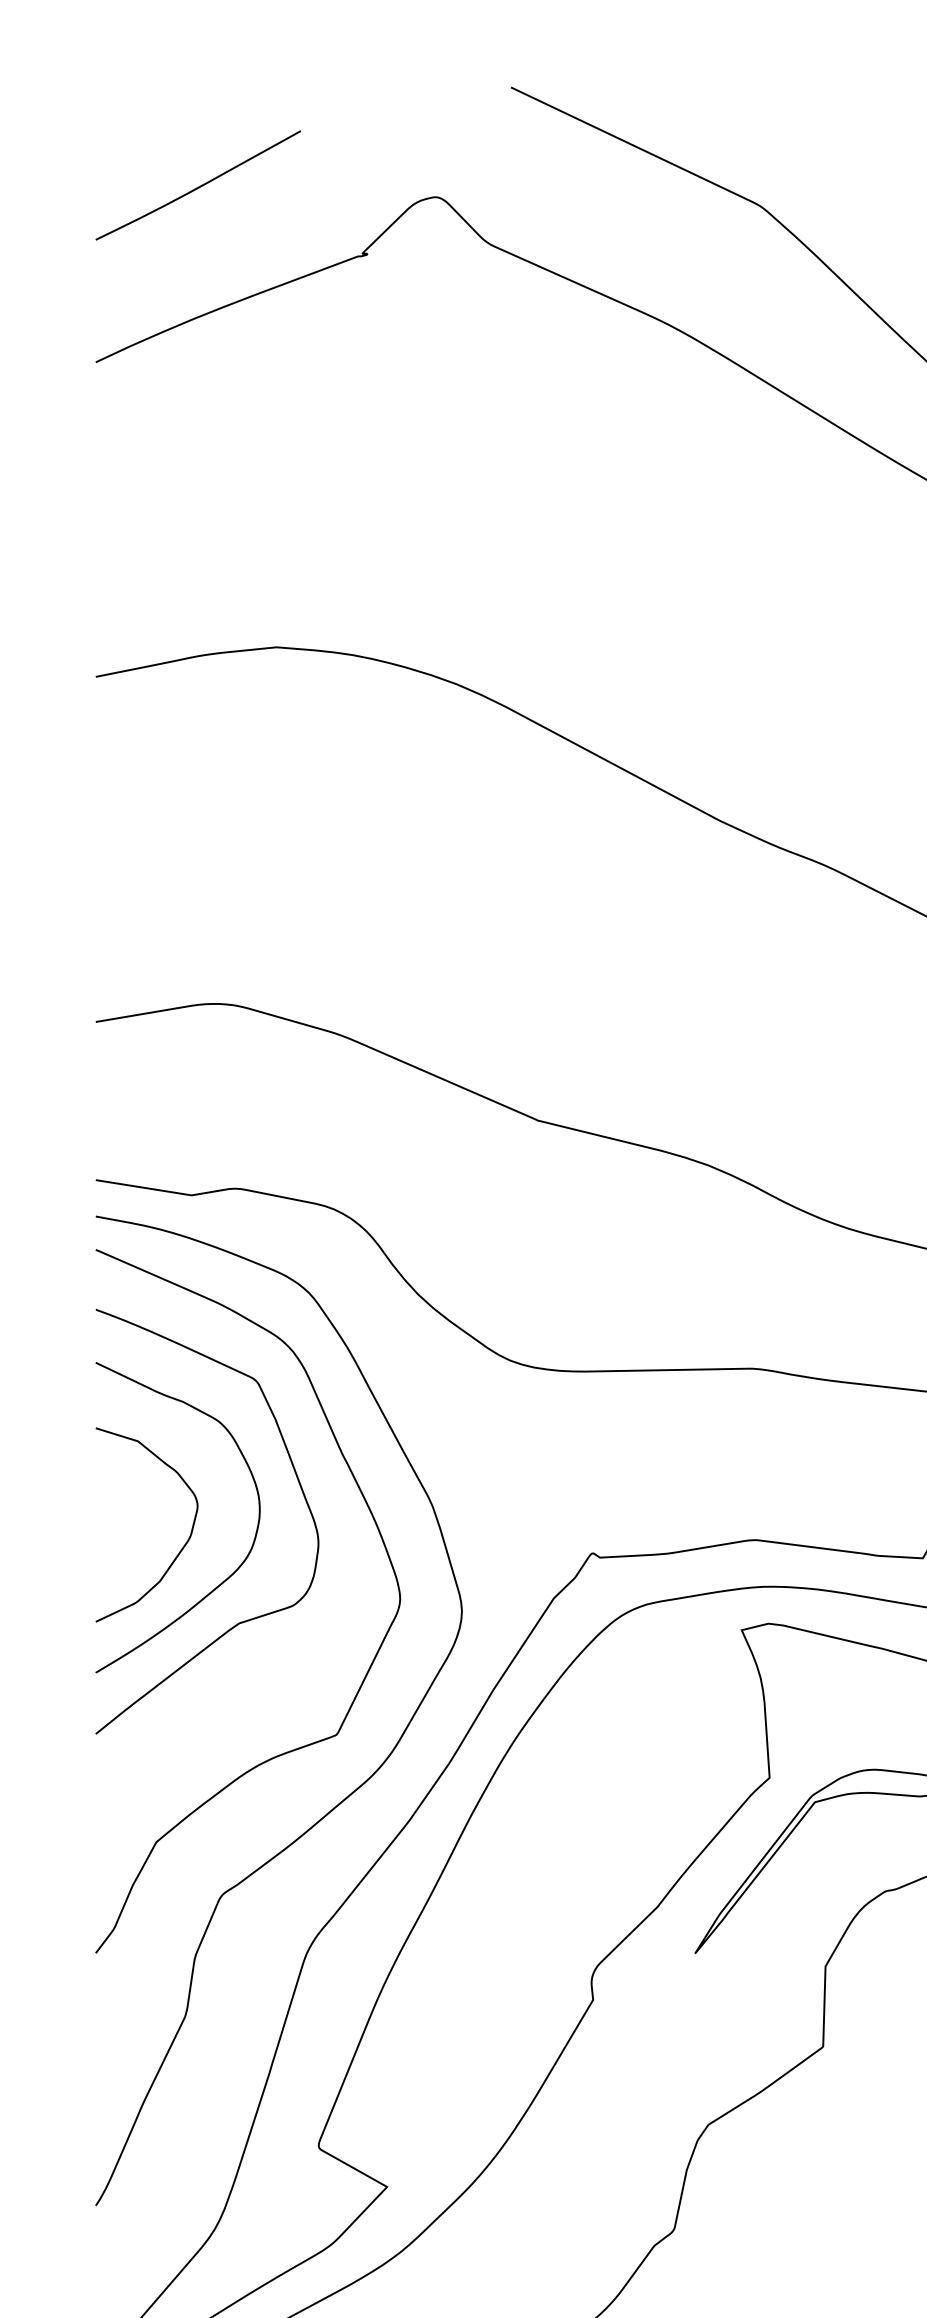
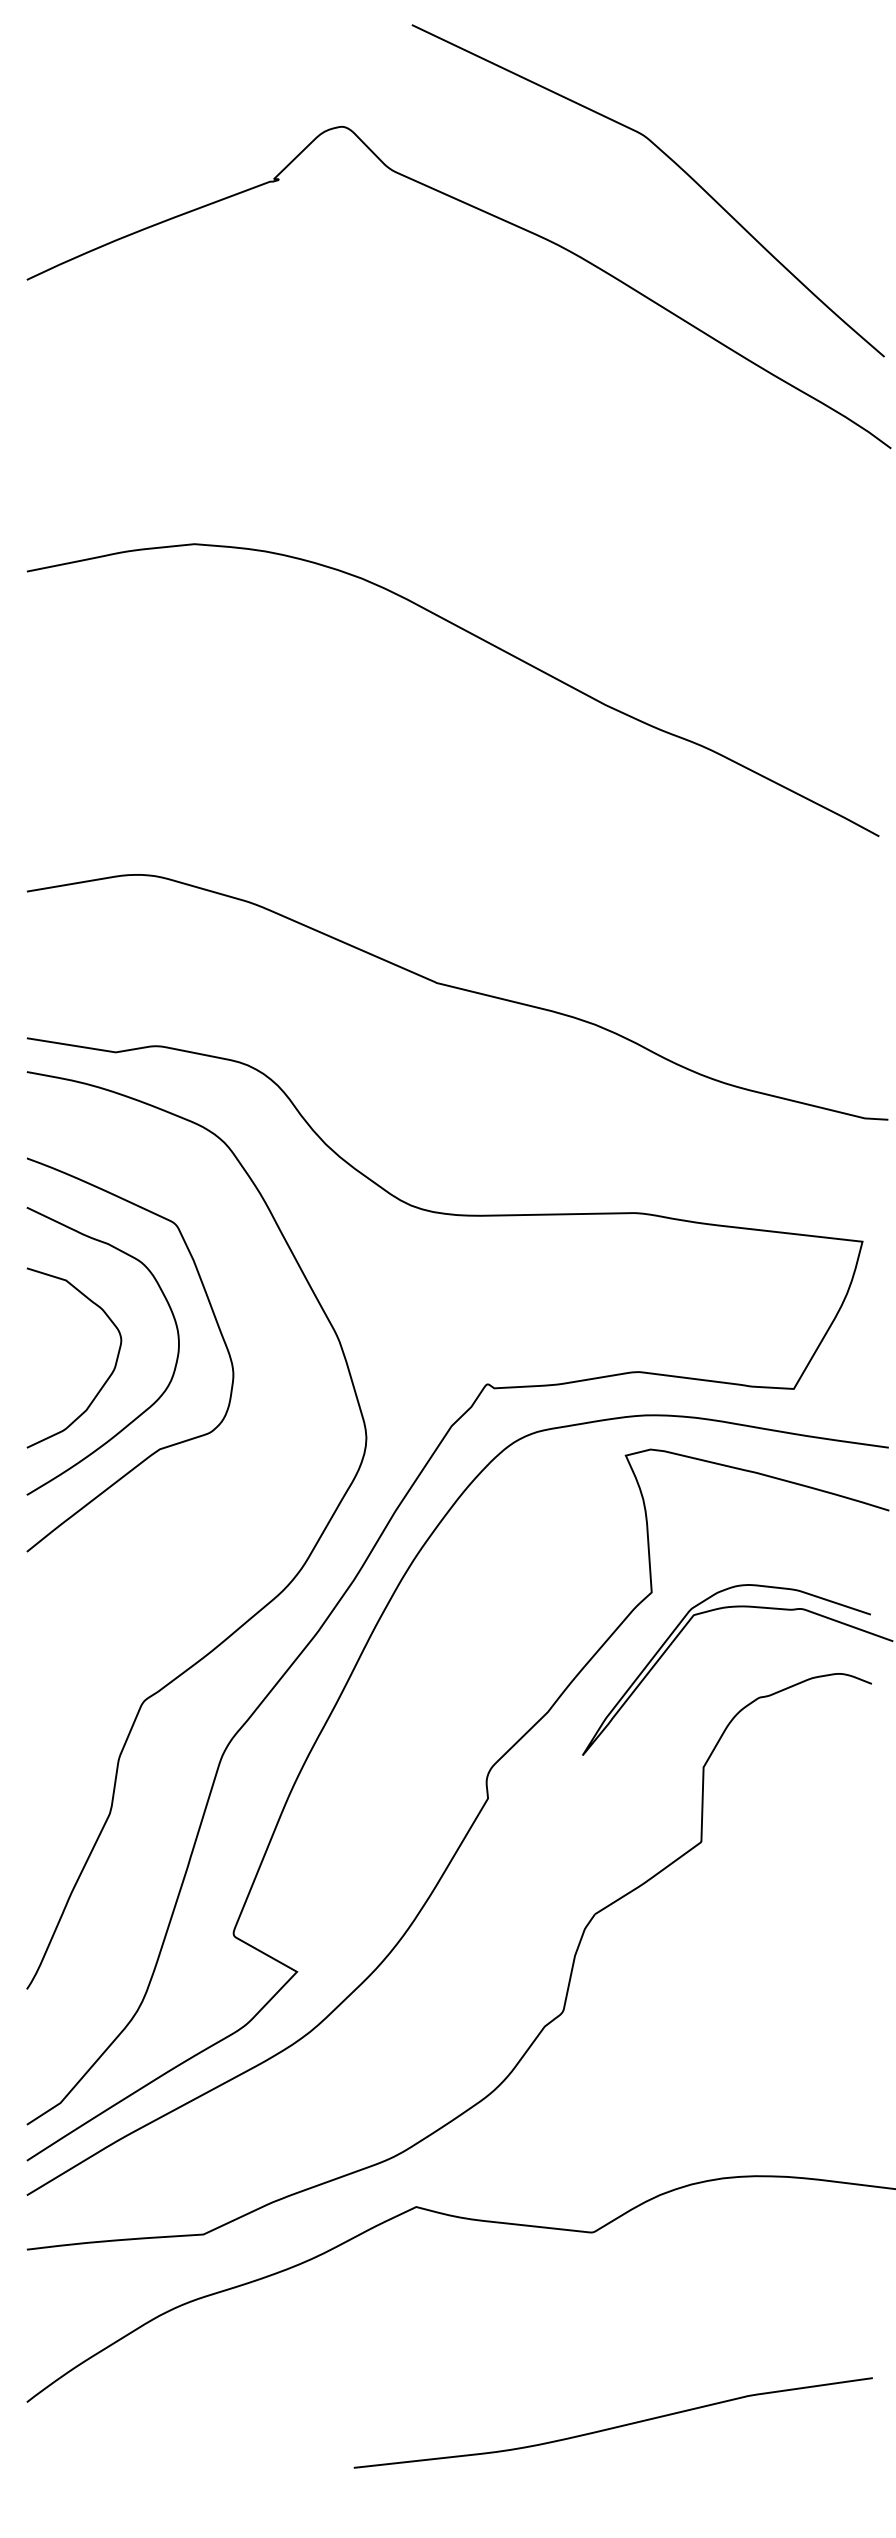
curve: (198, 186) -> (122, 116), removed
curve: (371, 1662) -> (282, 1485), removed

